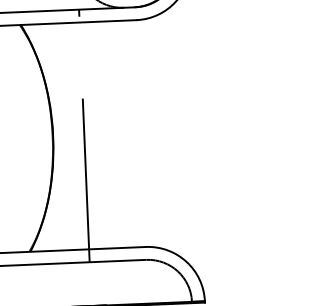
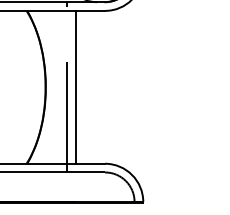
line: (97, 134) -> (75, 86), added

